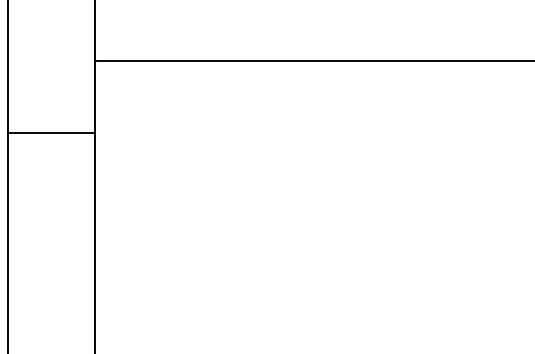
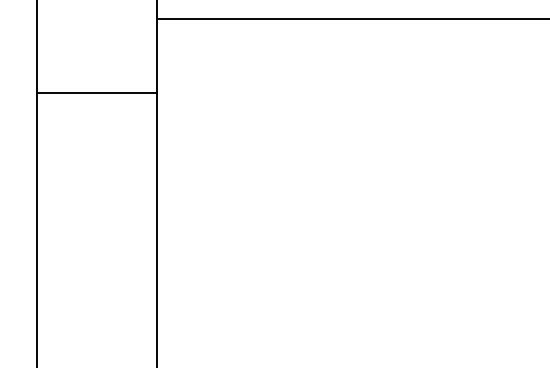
line: (50, 132) -> (96, 92), moved

